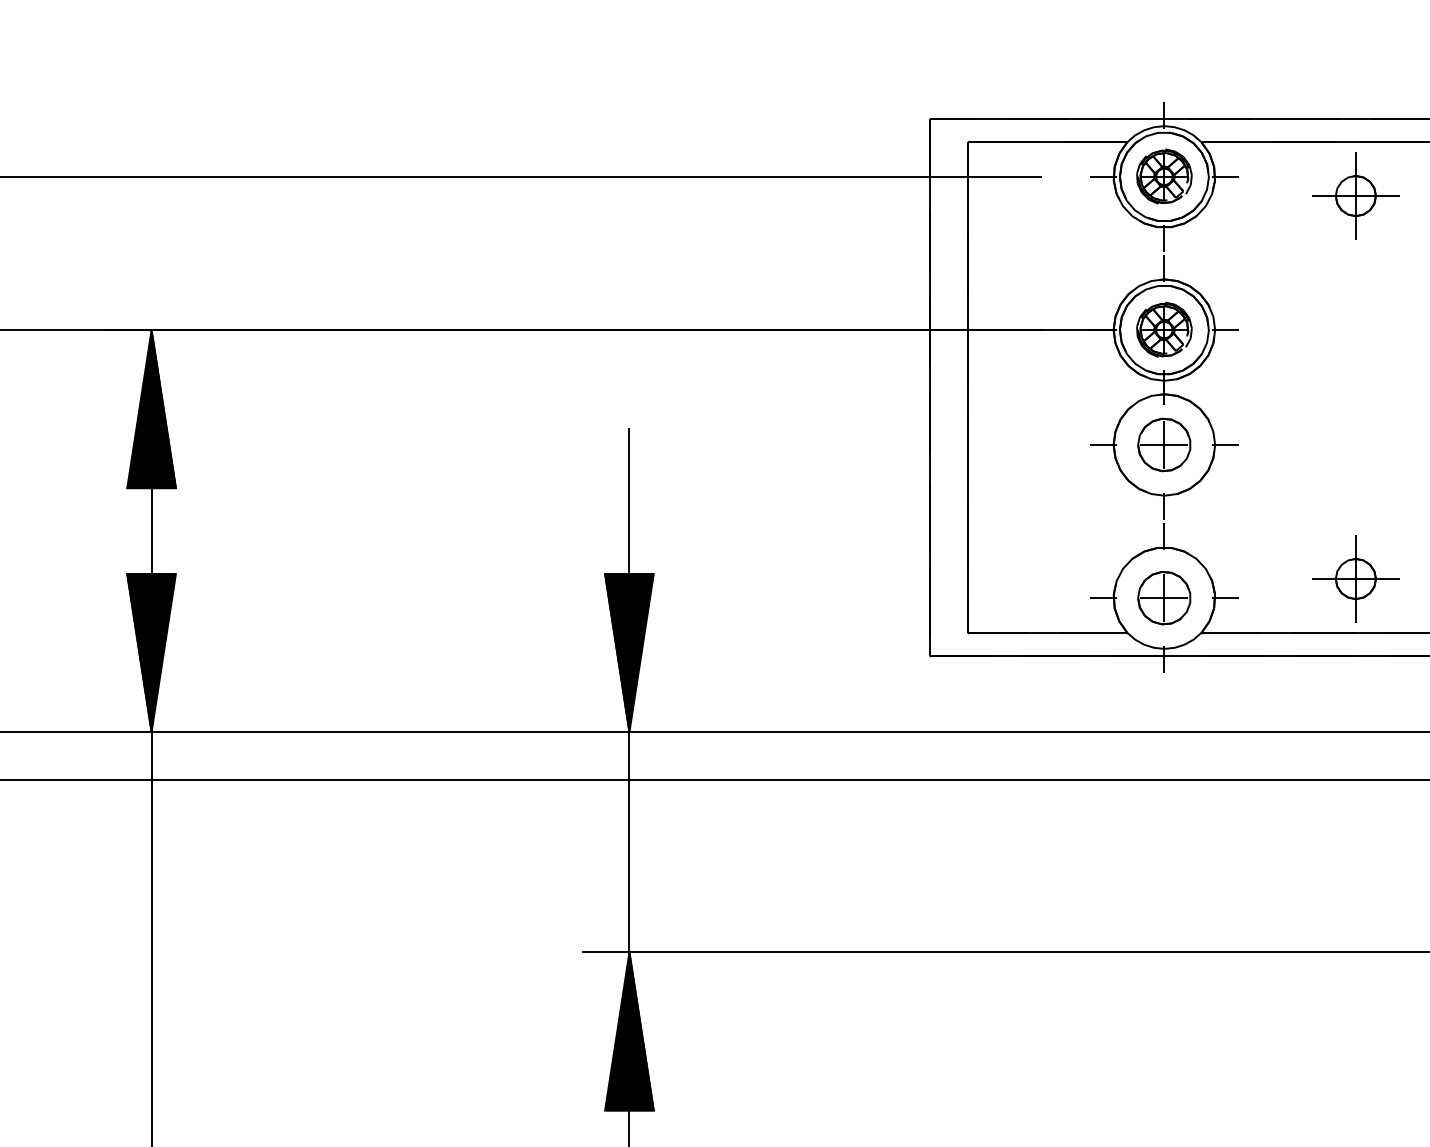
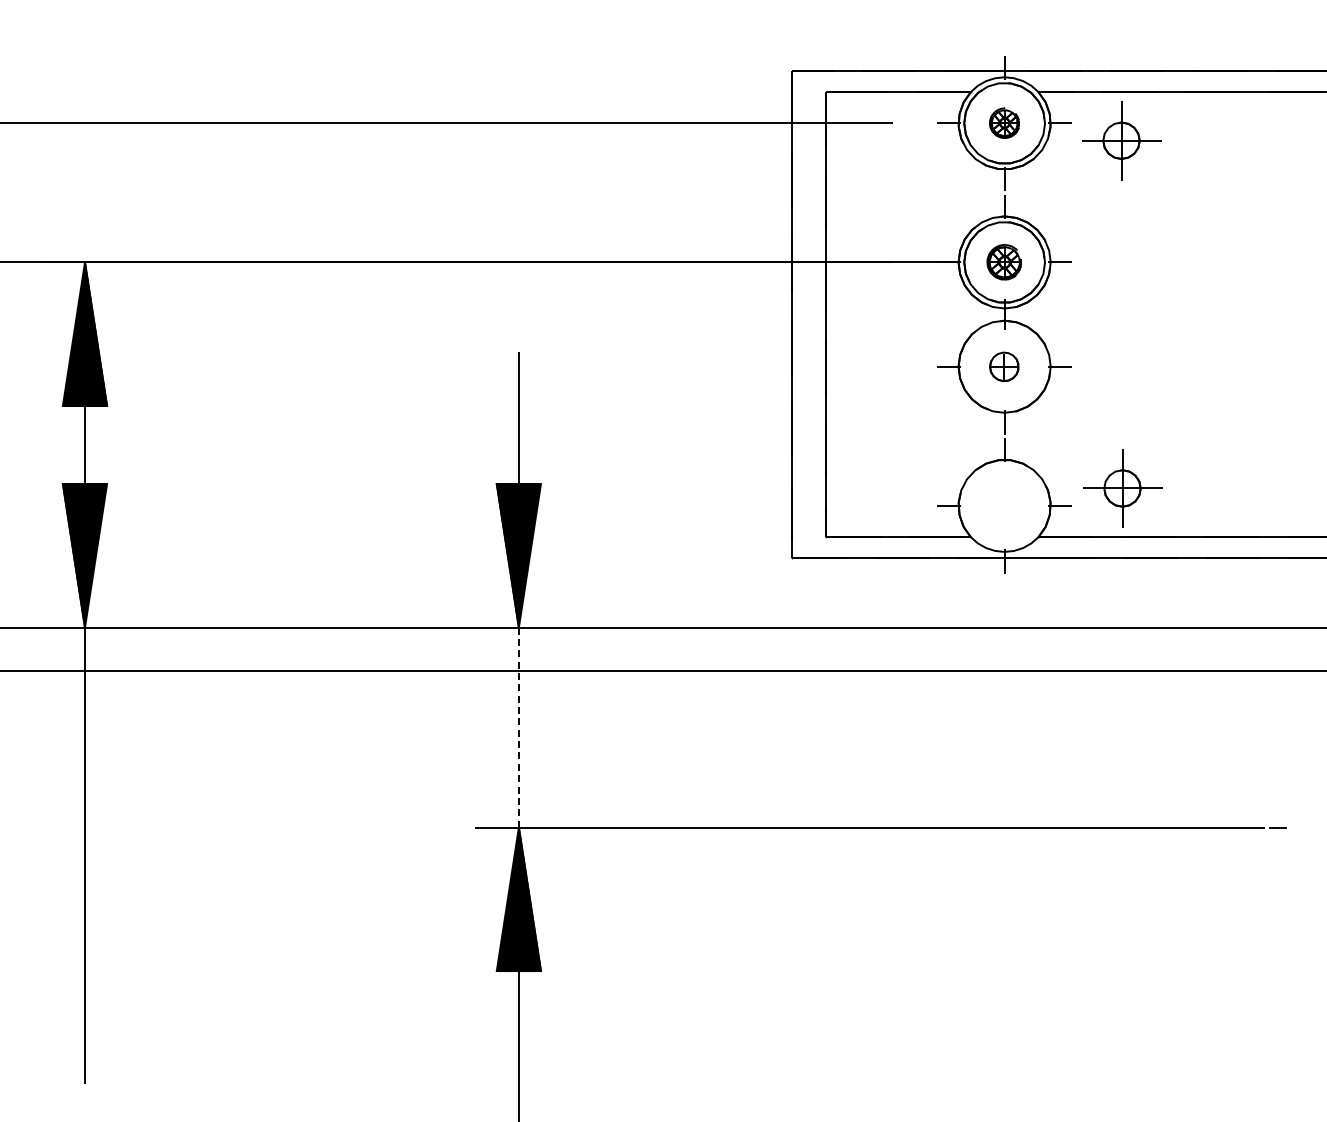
part: (1164, 175) -> (1004, 122), size x0.6
part: (1355, 195) -> (1121, 140), moved
part: (1164, 329) -> (1004, 261), size x0.7
part: (1163, 444) -> (1003, 366), size x0.6
part: (1355, 579) -> (1122, 488), moved
part: (1163, 597) -> (1003, 505), removed
line: (629, 842) -> (518, 727), solid -> dashed

